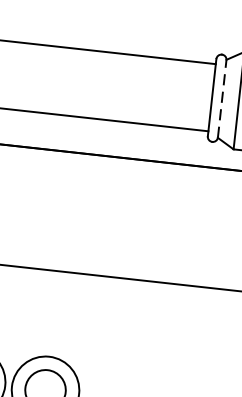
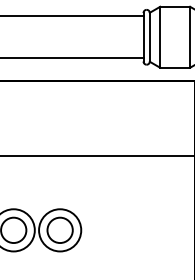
line: (221, 99) -> (149, 37), dashed -> solid

